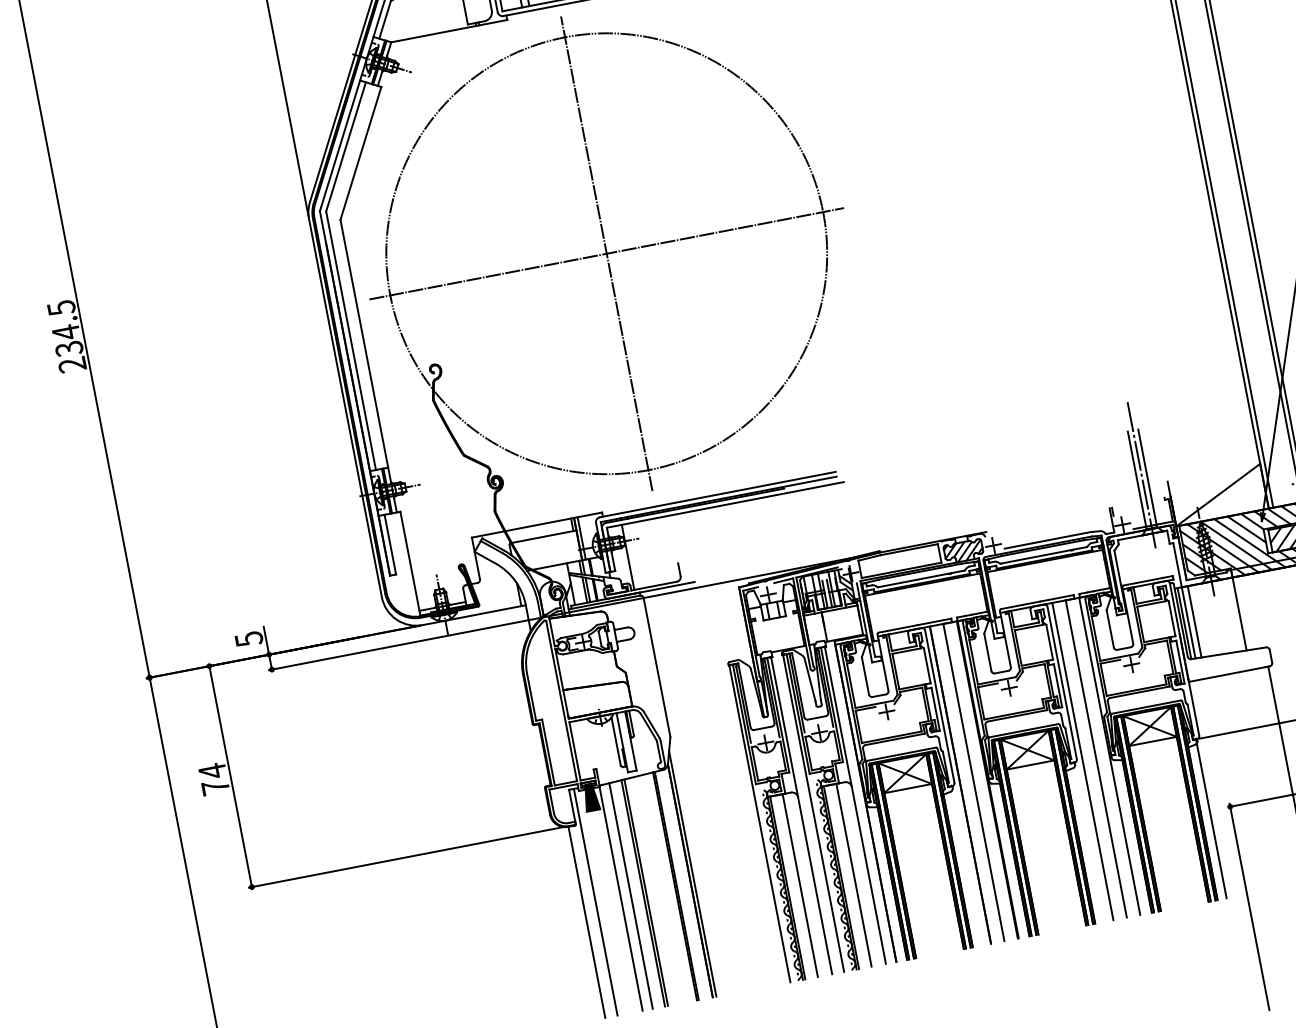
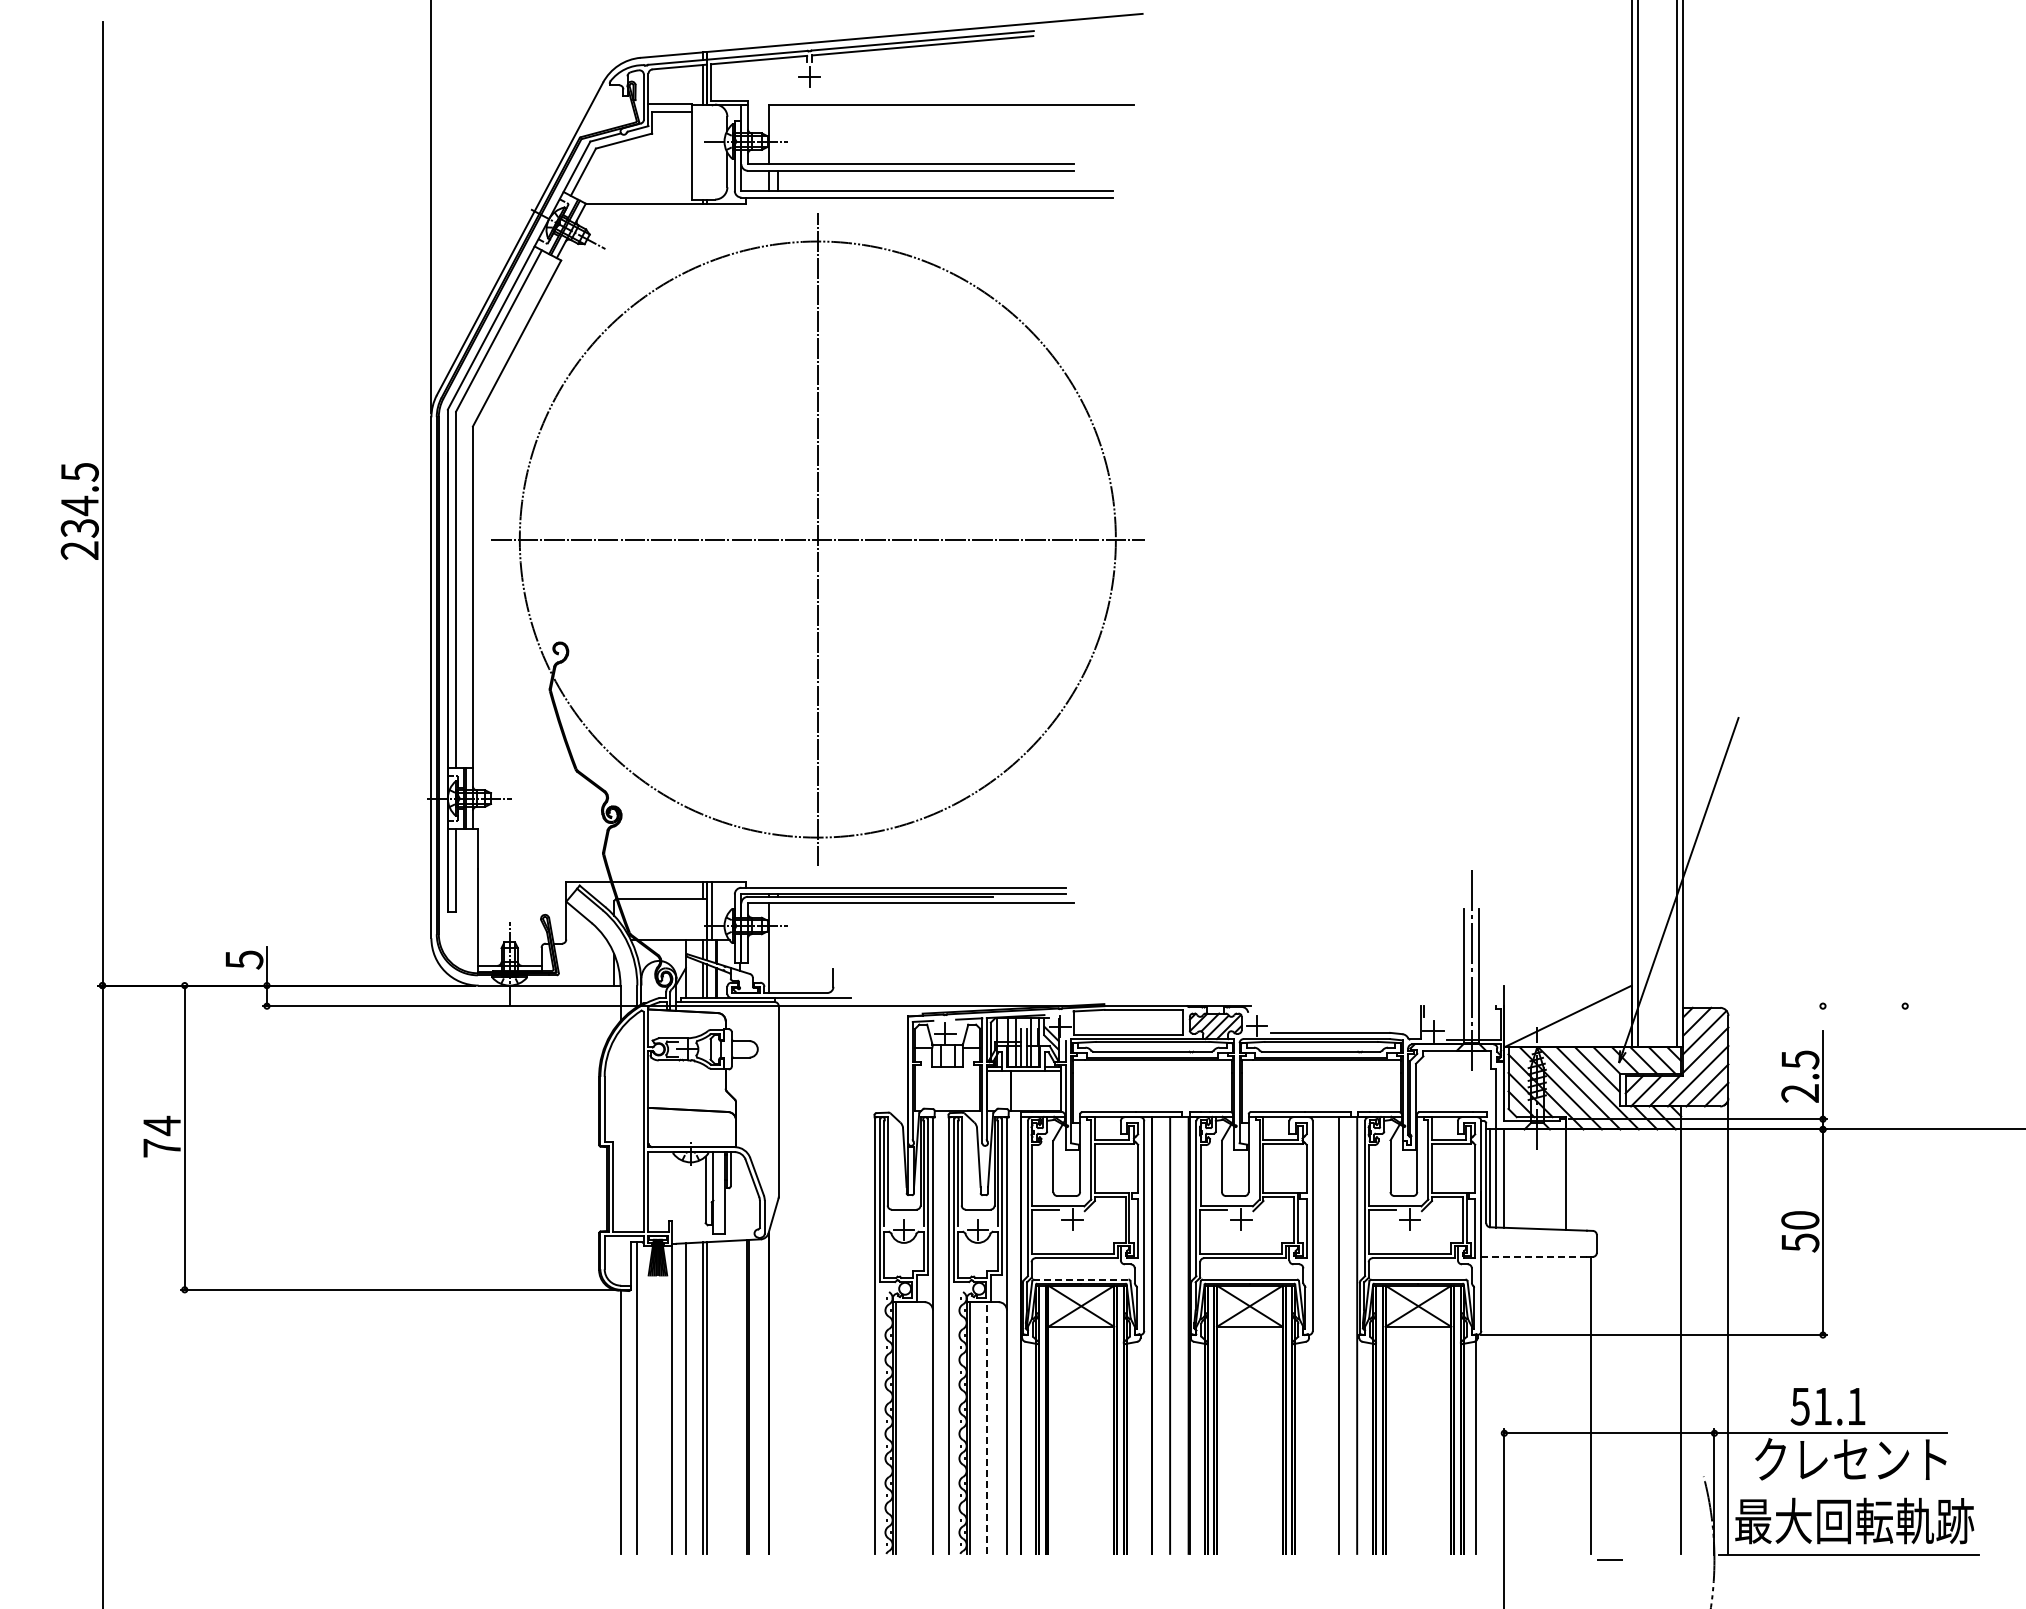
line: (1227, 674) -> (1534, 1256), solid -> dashed
line: (900, 754) -> (1080, 1279), solid -> dashed
line: (1083, 761) -> (1320, 1335), removed
line: (692, 873) -> (773, 1384), removed
line: (854, 875) -> (987, 1428), solid -> dashed
line: (800, 885) -> (913, 1427), removed

